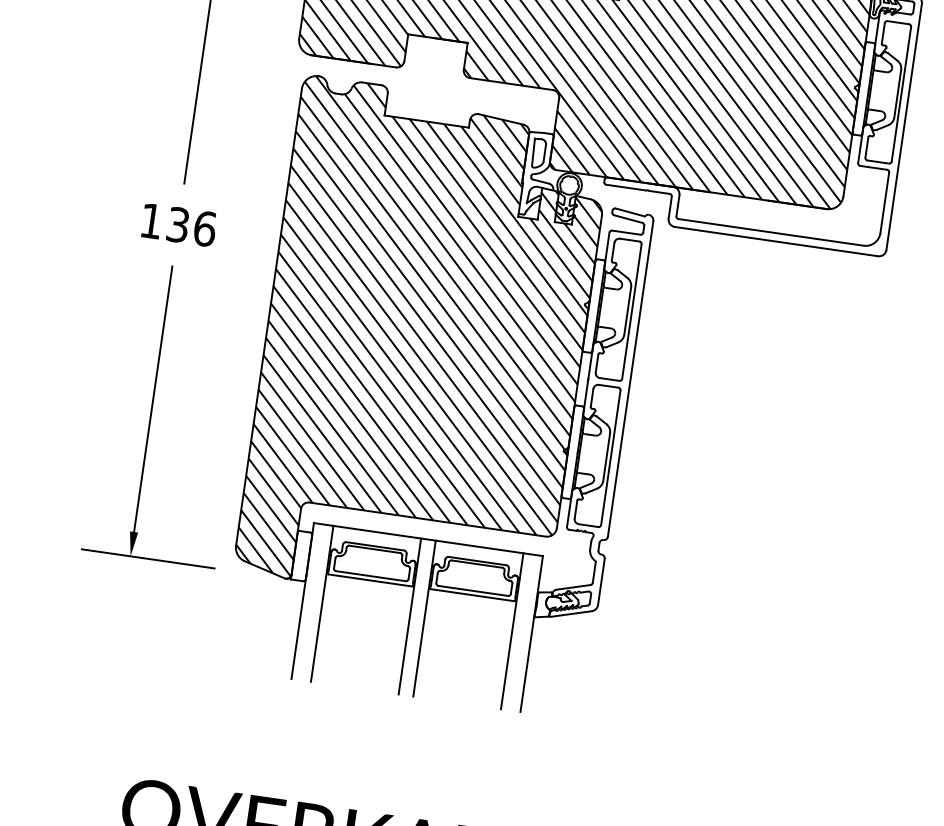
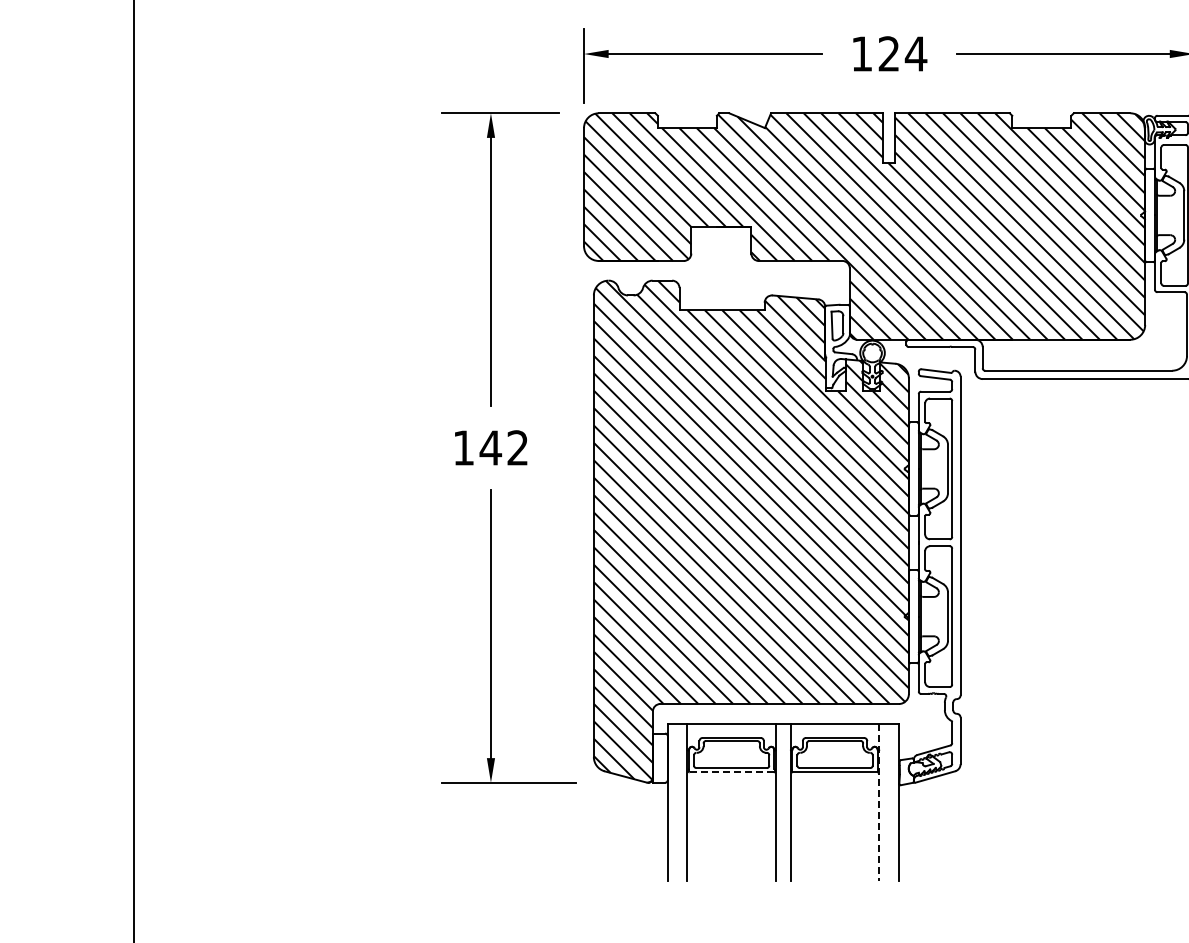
text: (190, 226) -> (503, 447), 136 -> 142
line: (370, 580) -> (731, 772), solid -> dashed
line: (512, 631) -> (879, 802), solid -> dashed

